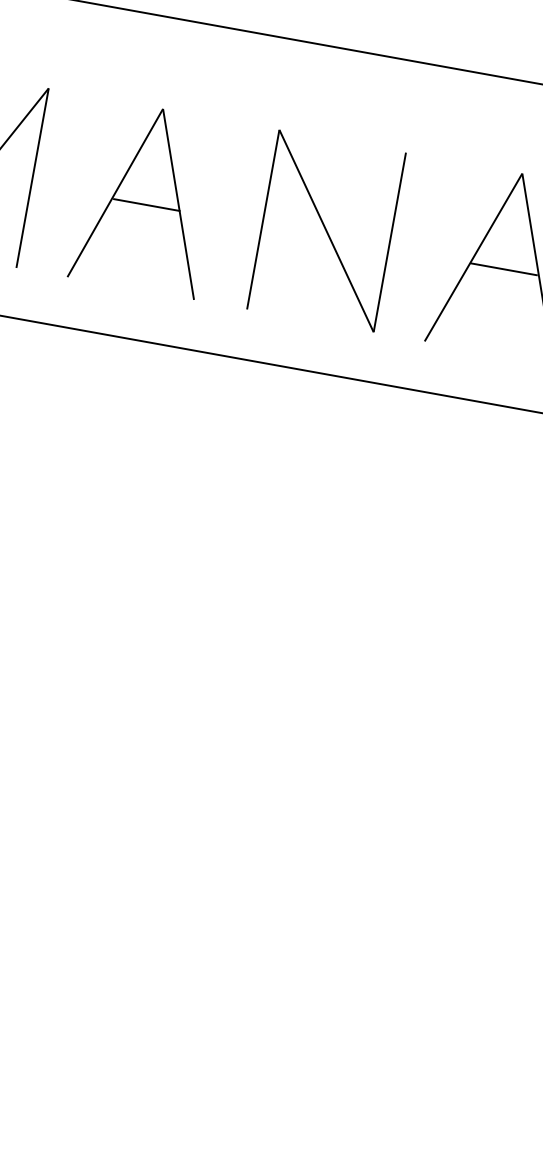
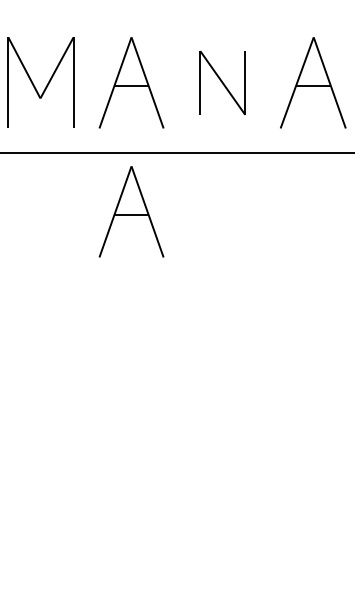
part: (326, 230) -> (222, 82), size x0.7
part: (101, 452) -> (131, 211), added

